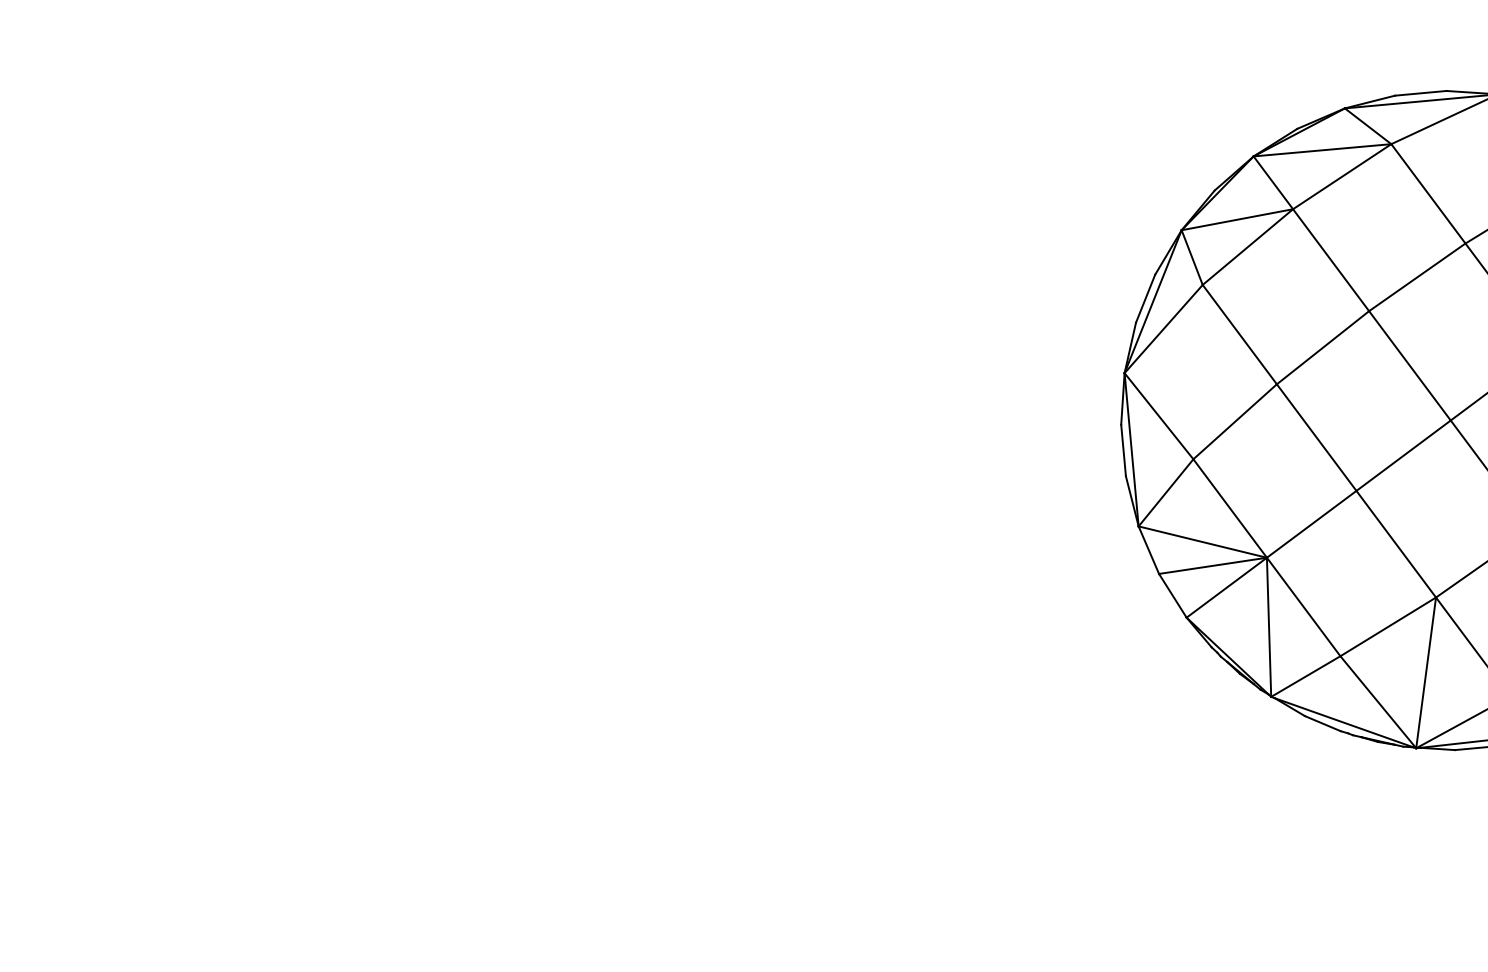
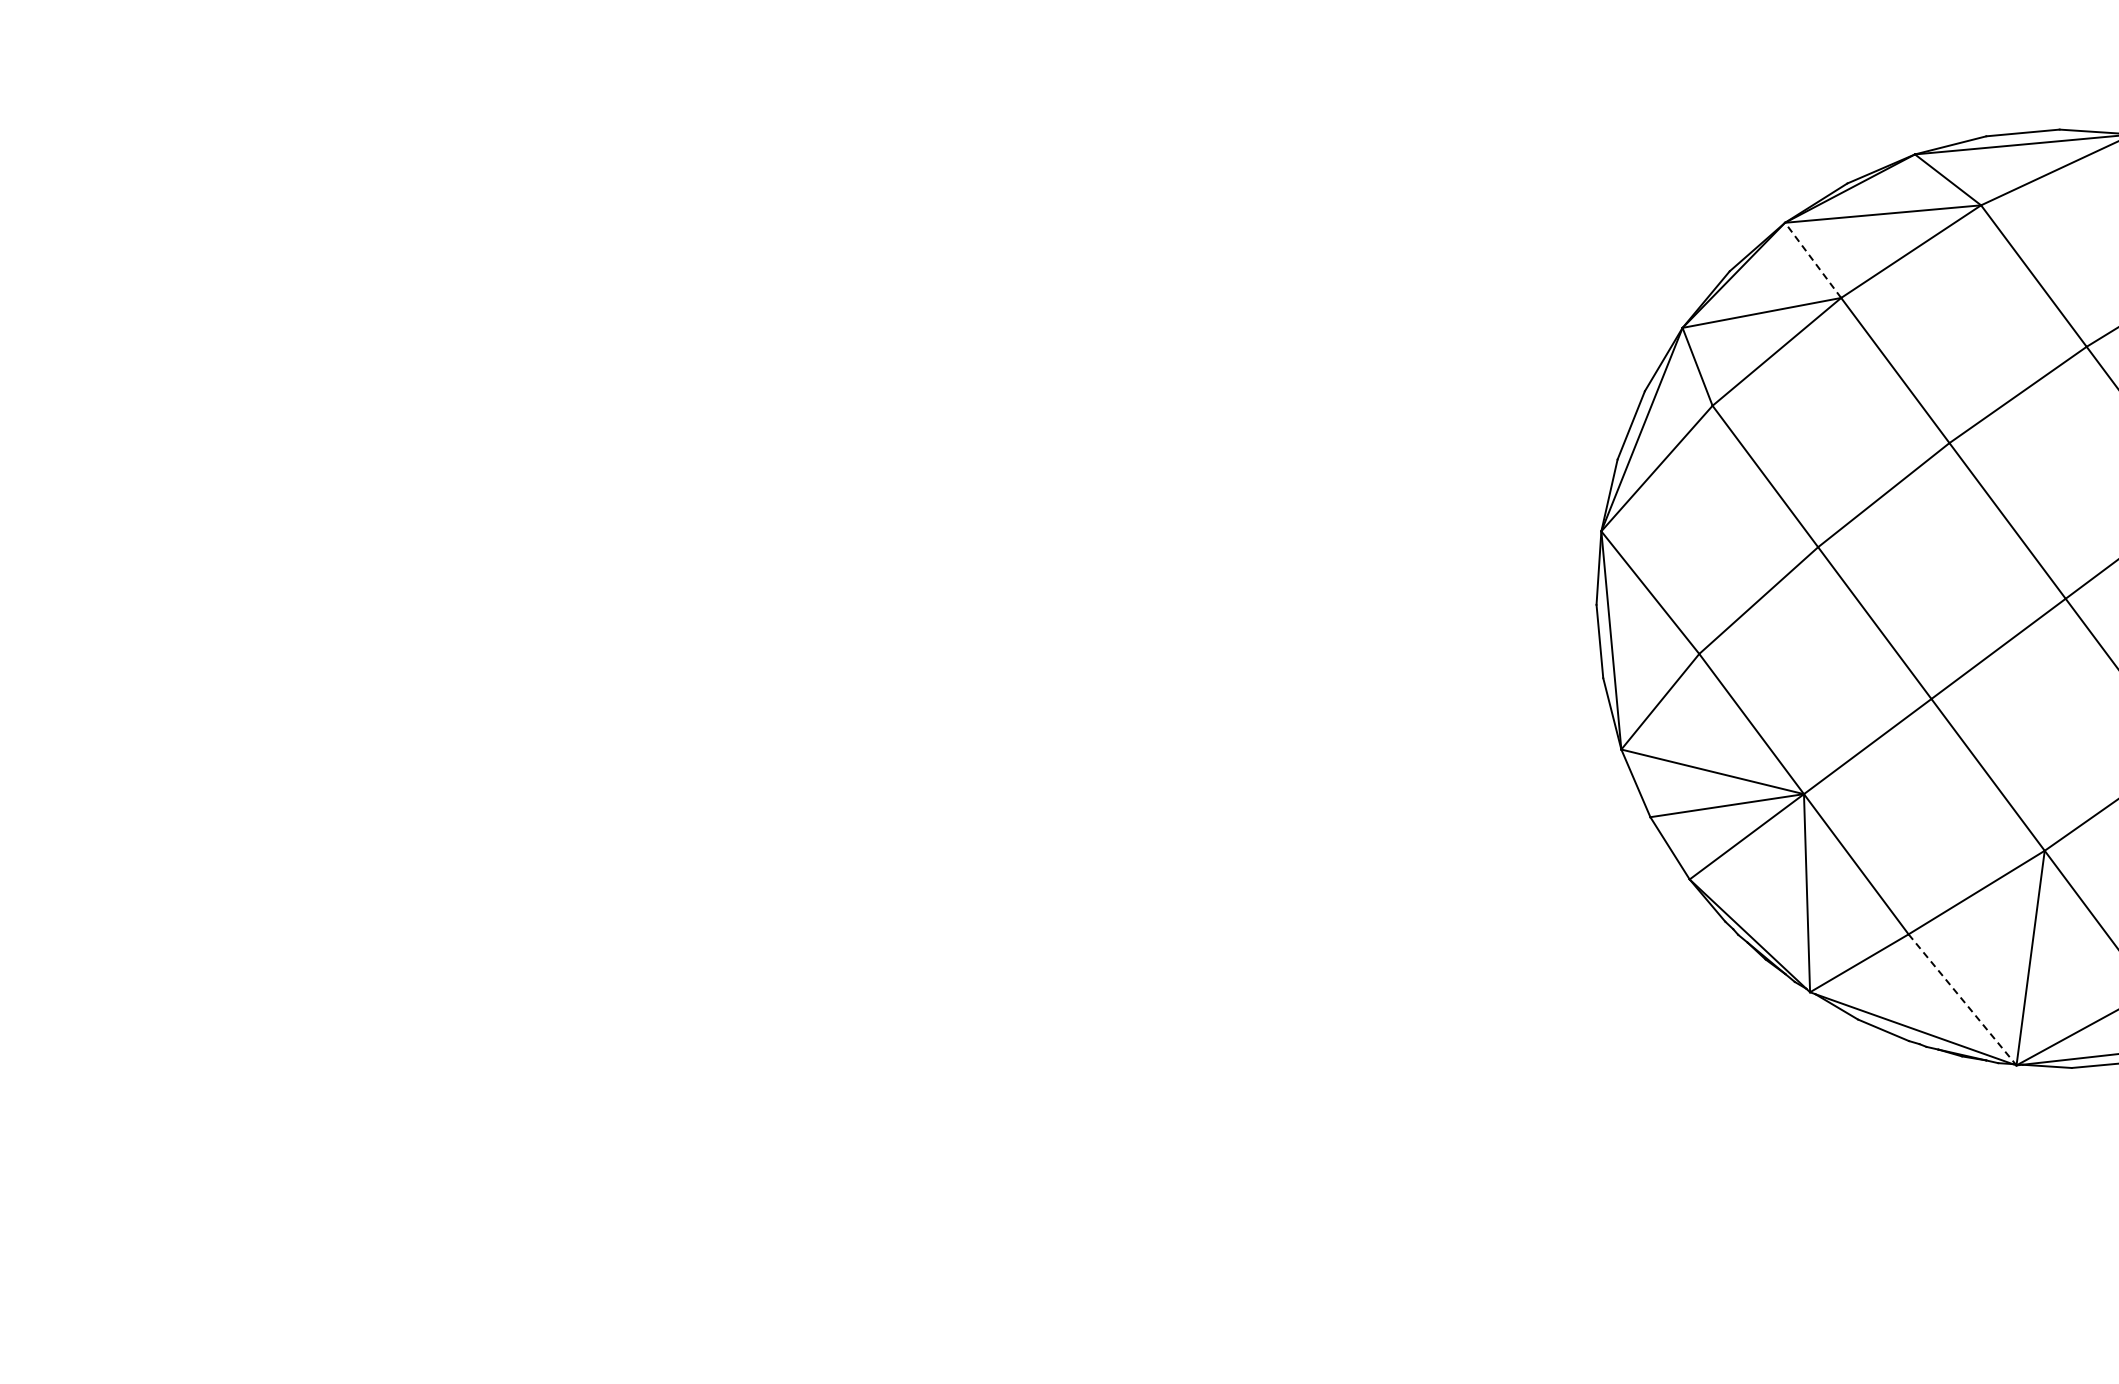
line: (1273, 182) -> (1813, 260), solid -> dashed
line: (1378, 701) -> (1962, 999), solid -> dashed

